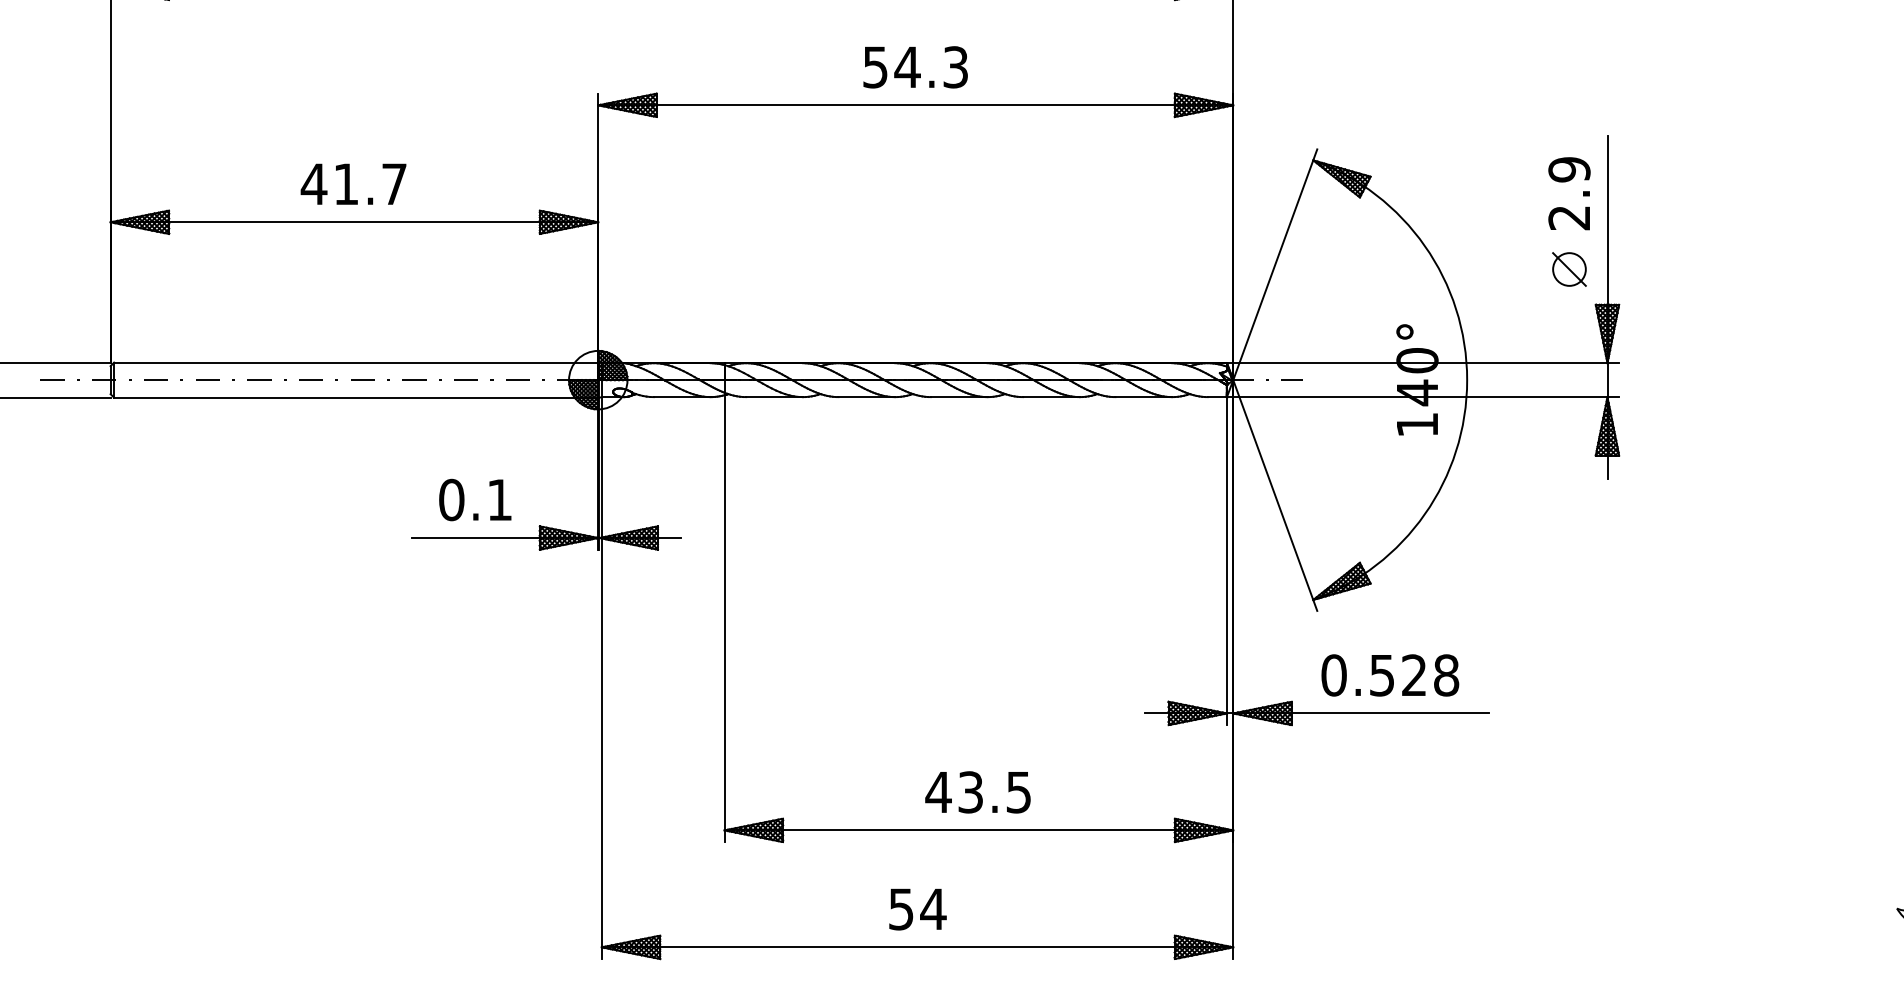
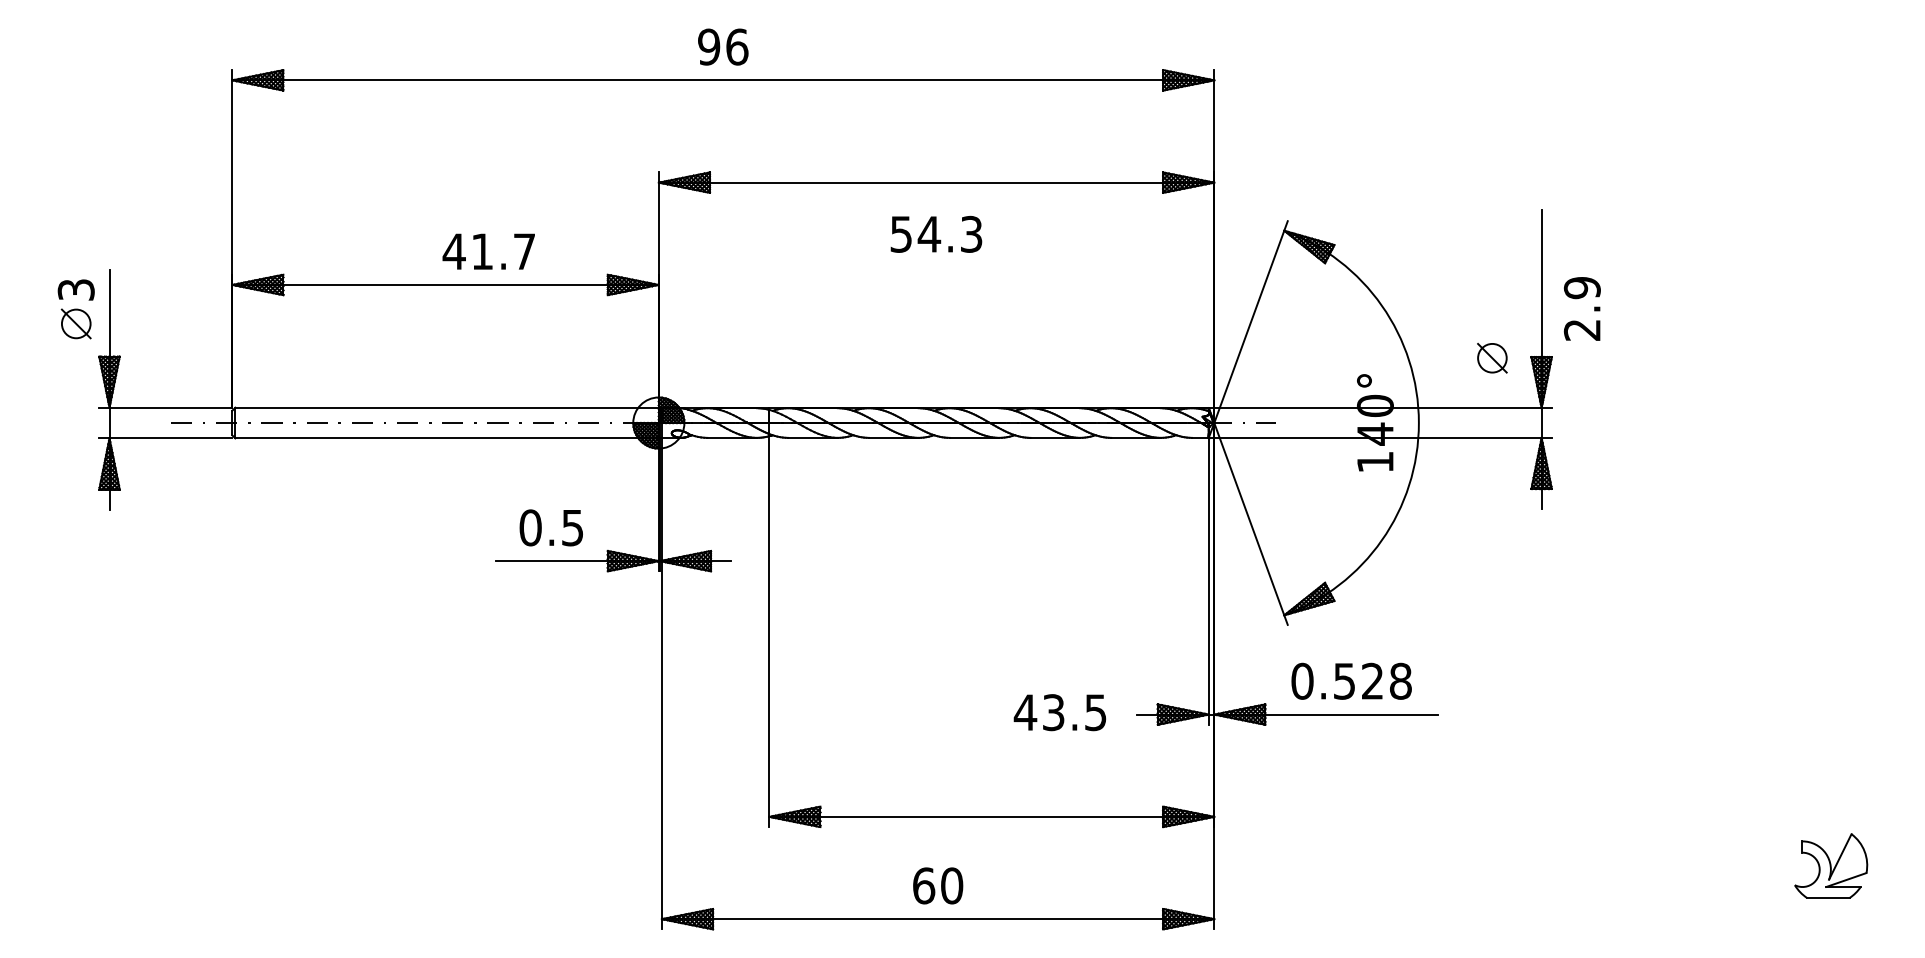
text: (915, 66) -> (936, 233), moved
text: (353, 184) -> (488, 251), moved
text: (1568, 193) -> (1581, 308), moved
part: (1569, 268) -> (1492, 357), moved
text: (499, 500) -> (572, 528), 0.1 -> 0.5
text: (977, 792) -> (1059, 712), moved
text: (917, 908) -> (938, 885), 54 -> 60

